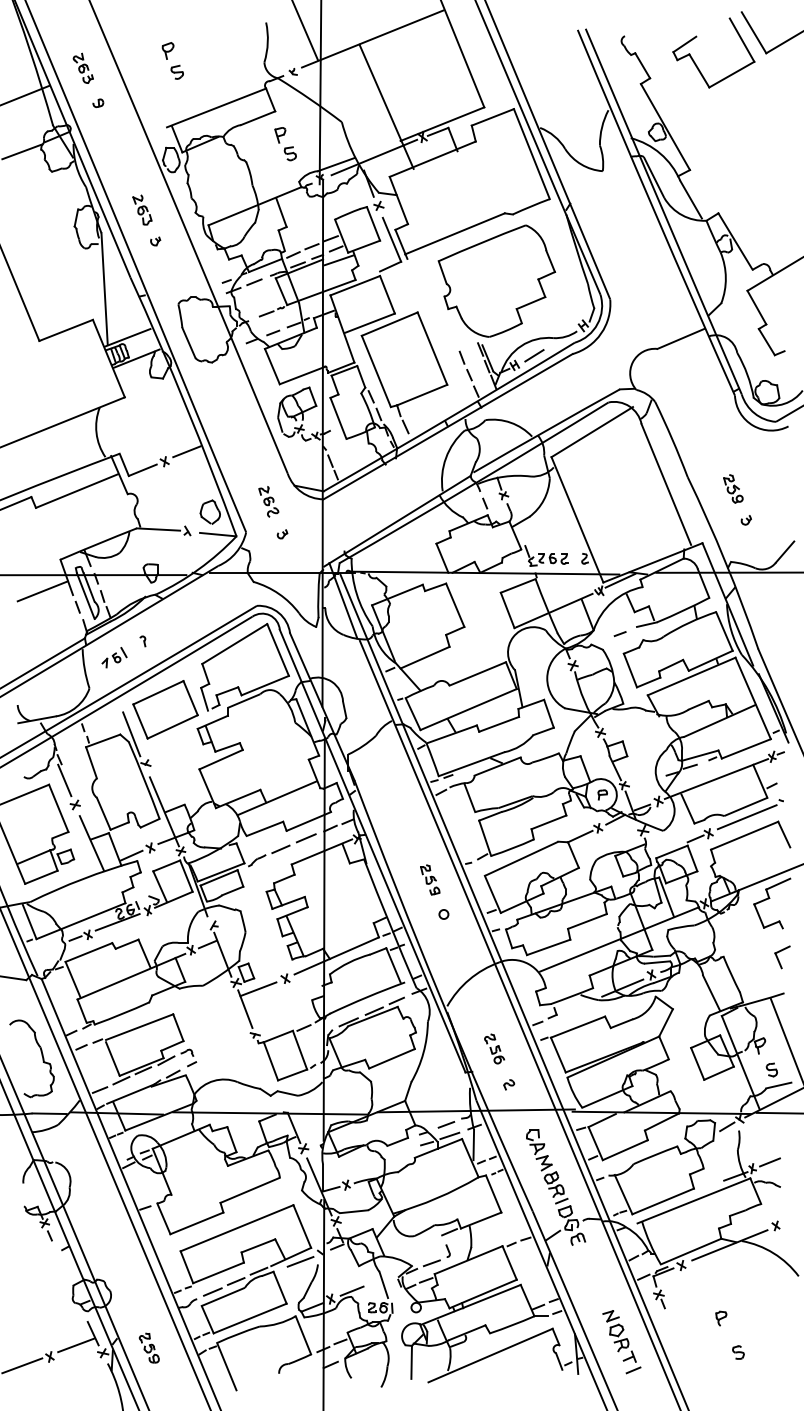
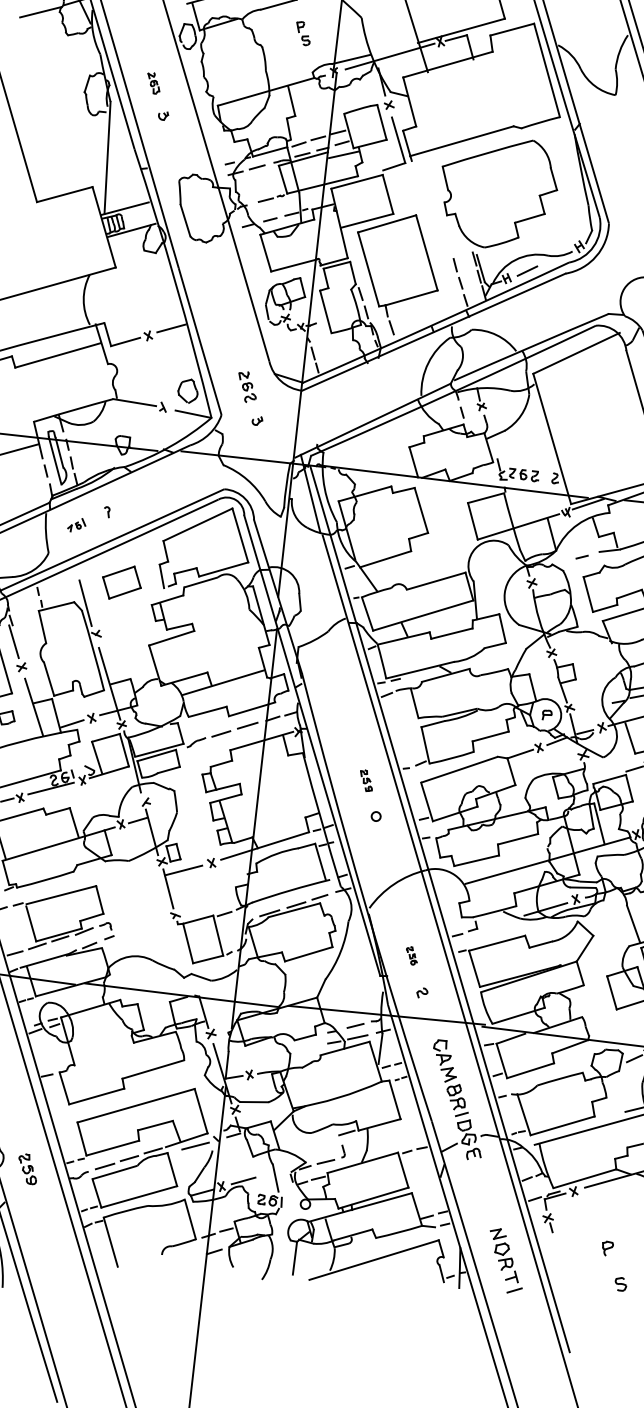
part: (285, 144) -> (303, 33), size x0.7
part: (142, 209) -> (153, 82), size x0.7
part: (114, 657) -> (76, 524), size x0.7
part: (165, 709) -> (121, 582), size x0.6
part: (430, 879) -> (366, 780), size x0.7
part: (494, 1048) -> (411, 955), size x0.6
part: (148, 1347) -> (27, 1168), moved

